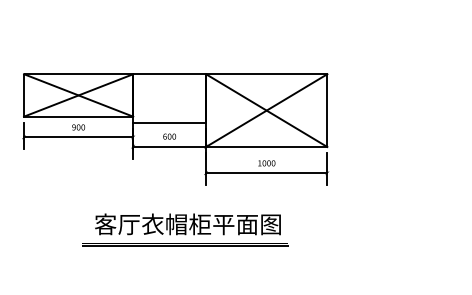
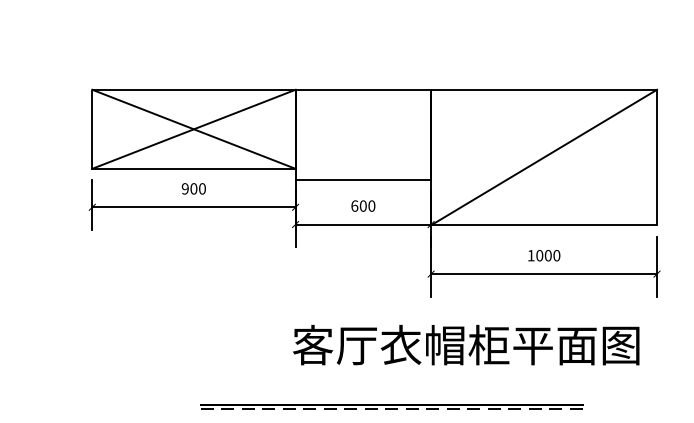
line: (266, 110) -> (543, 157), removed
text: (187, 224) -> (465, 345), moved
line: (186, 245) -> (394, 408), solid -> dashed

